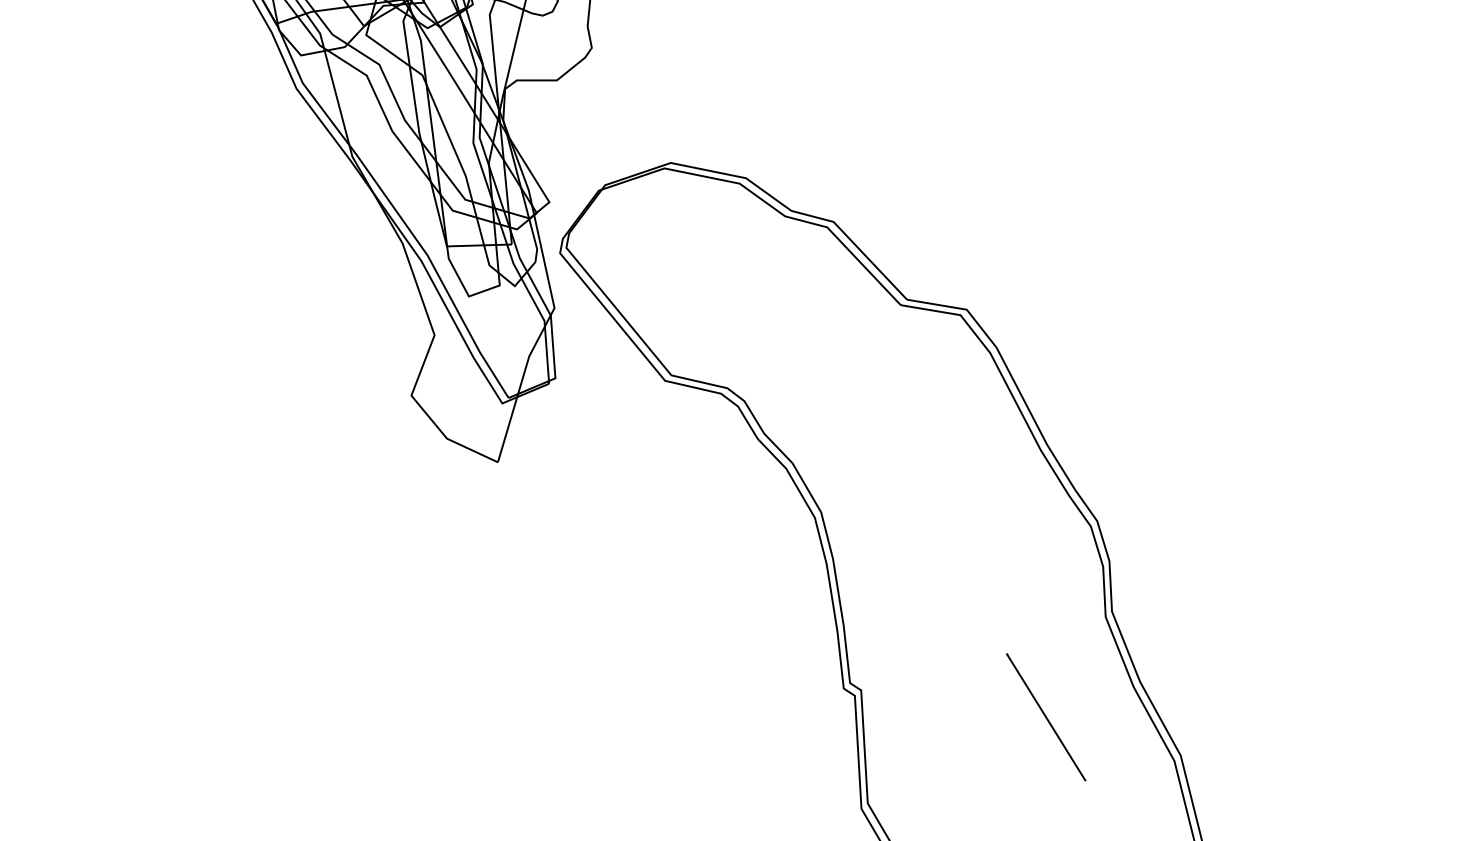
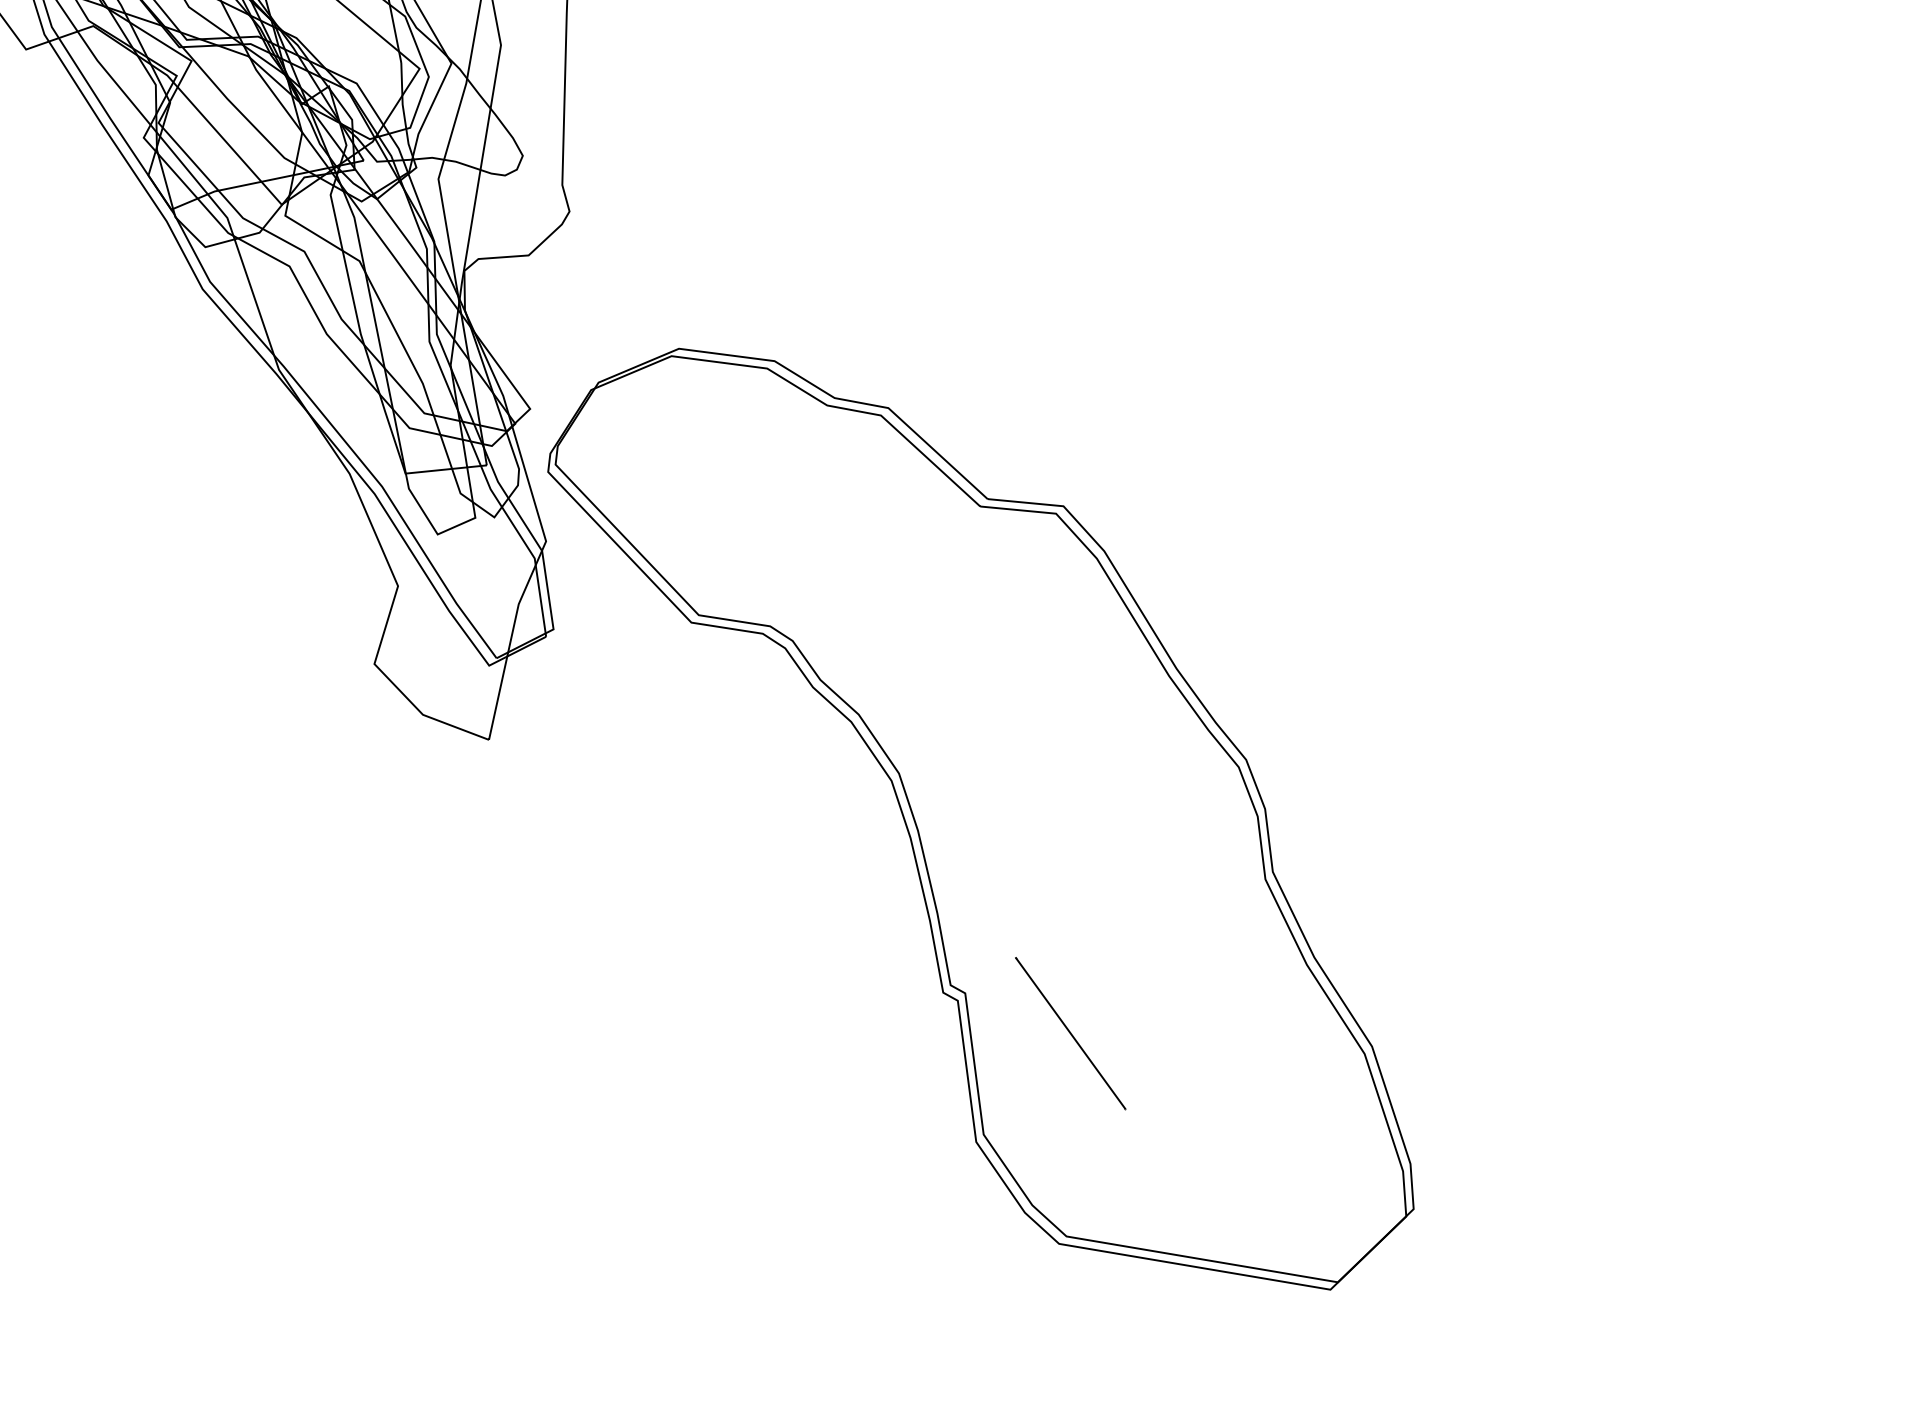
line: (1045, 717) -> (1070, 1033), moved

